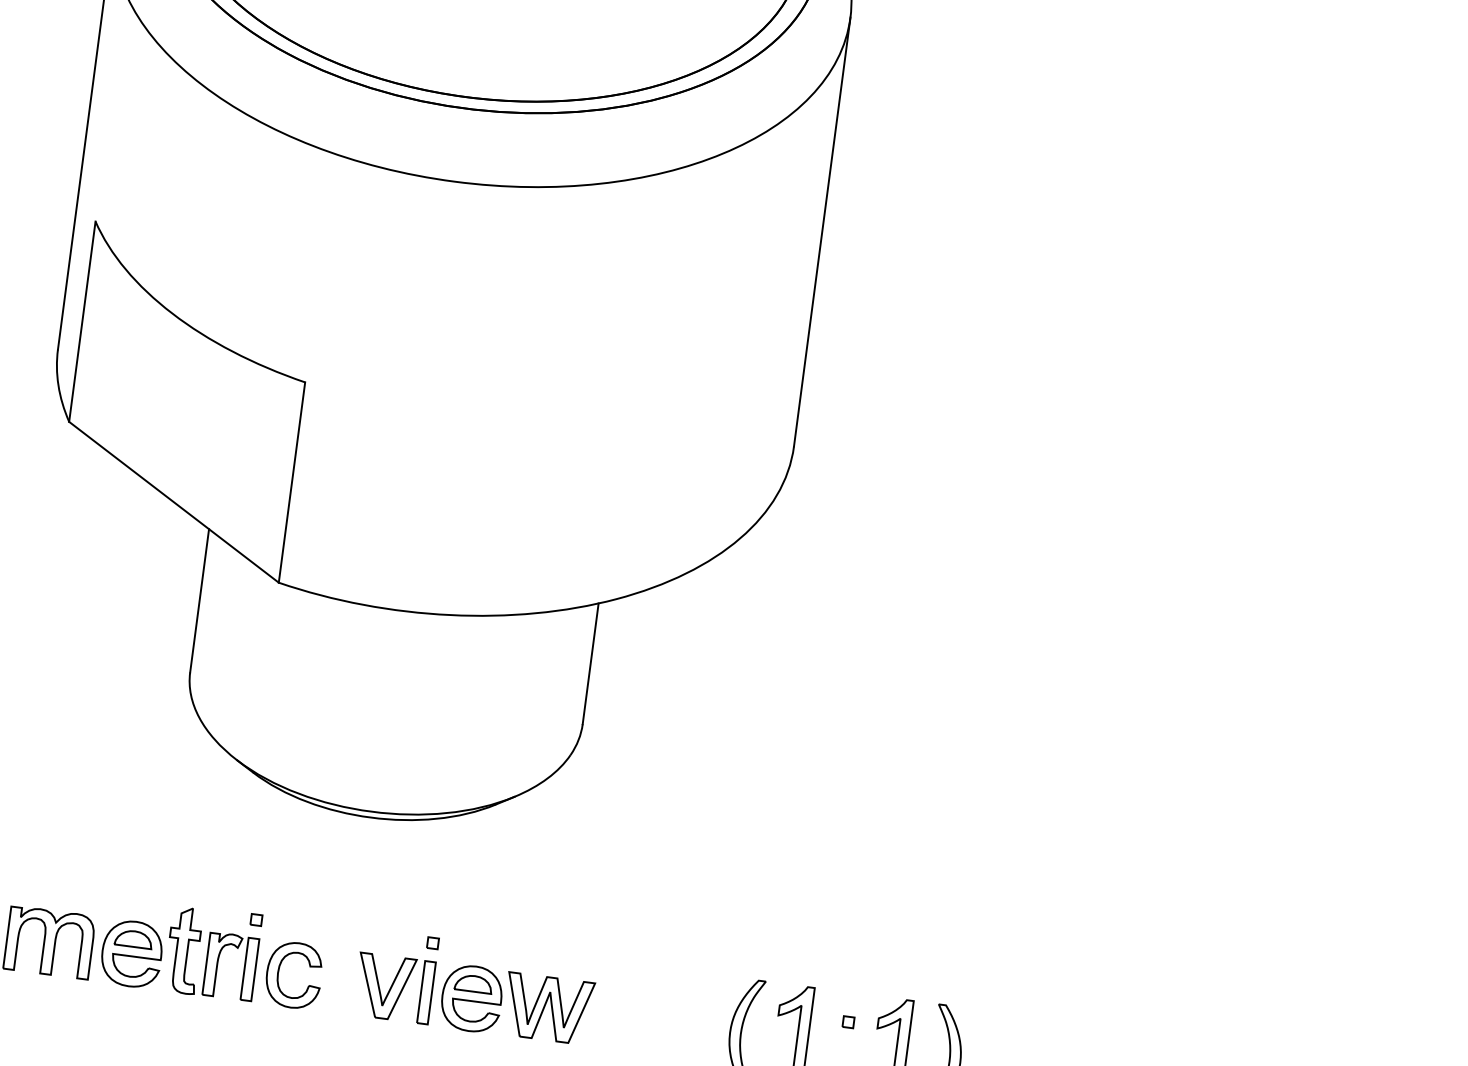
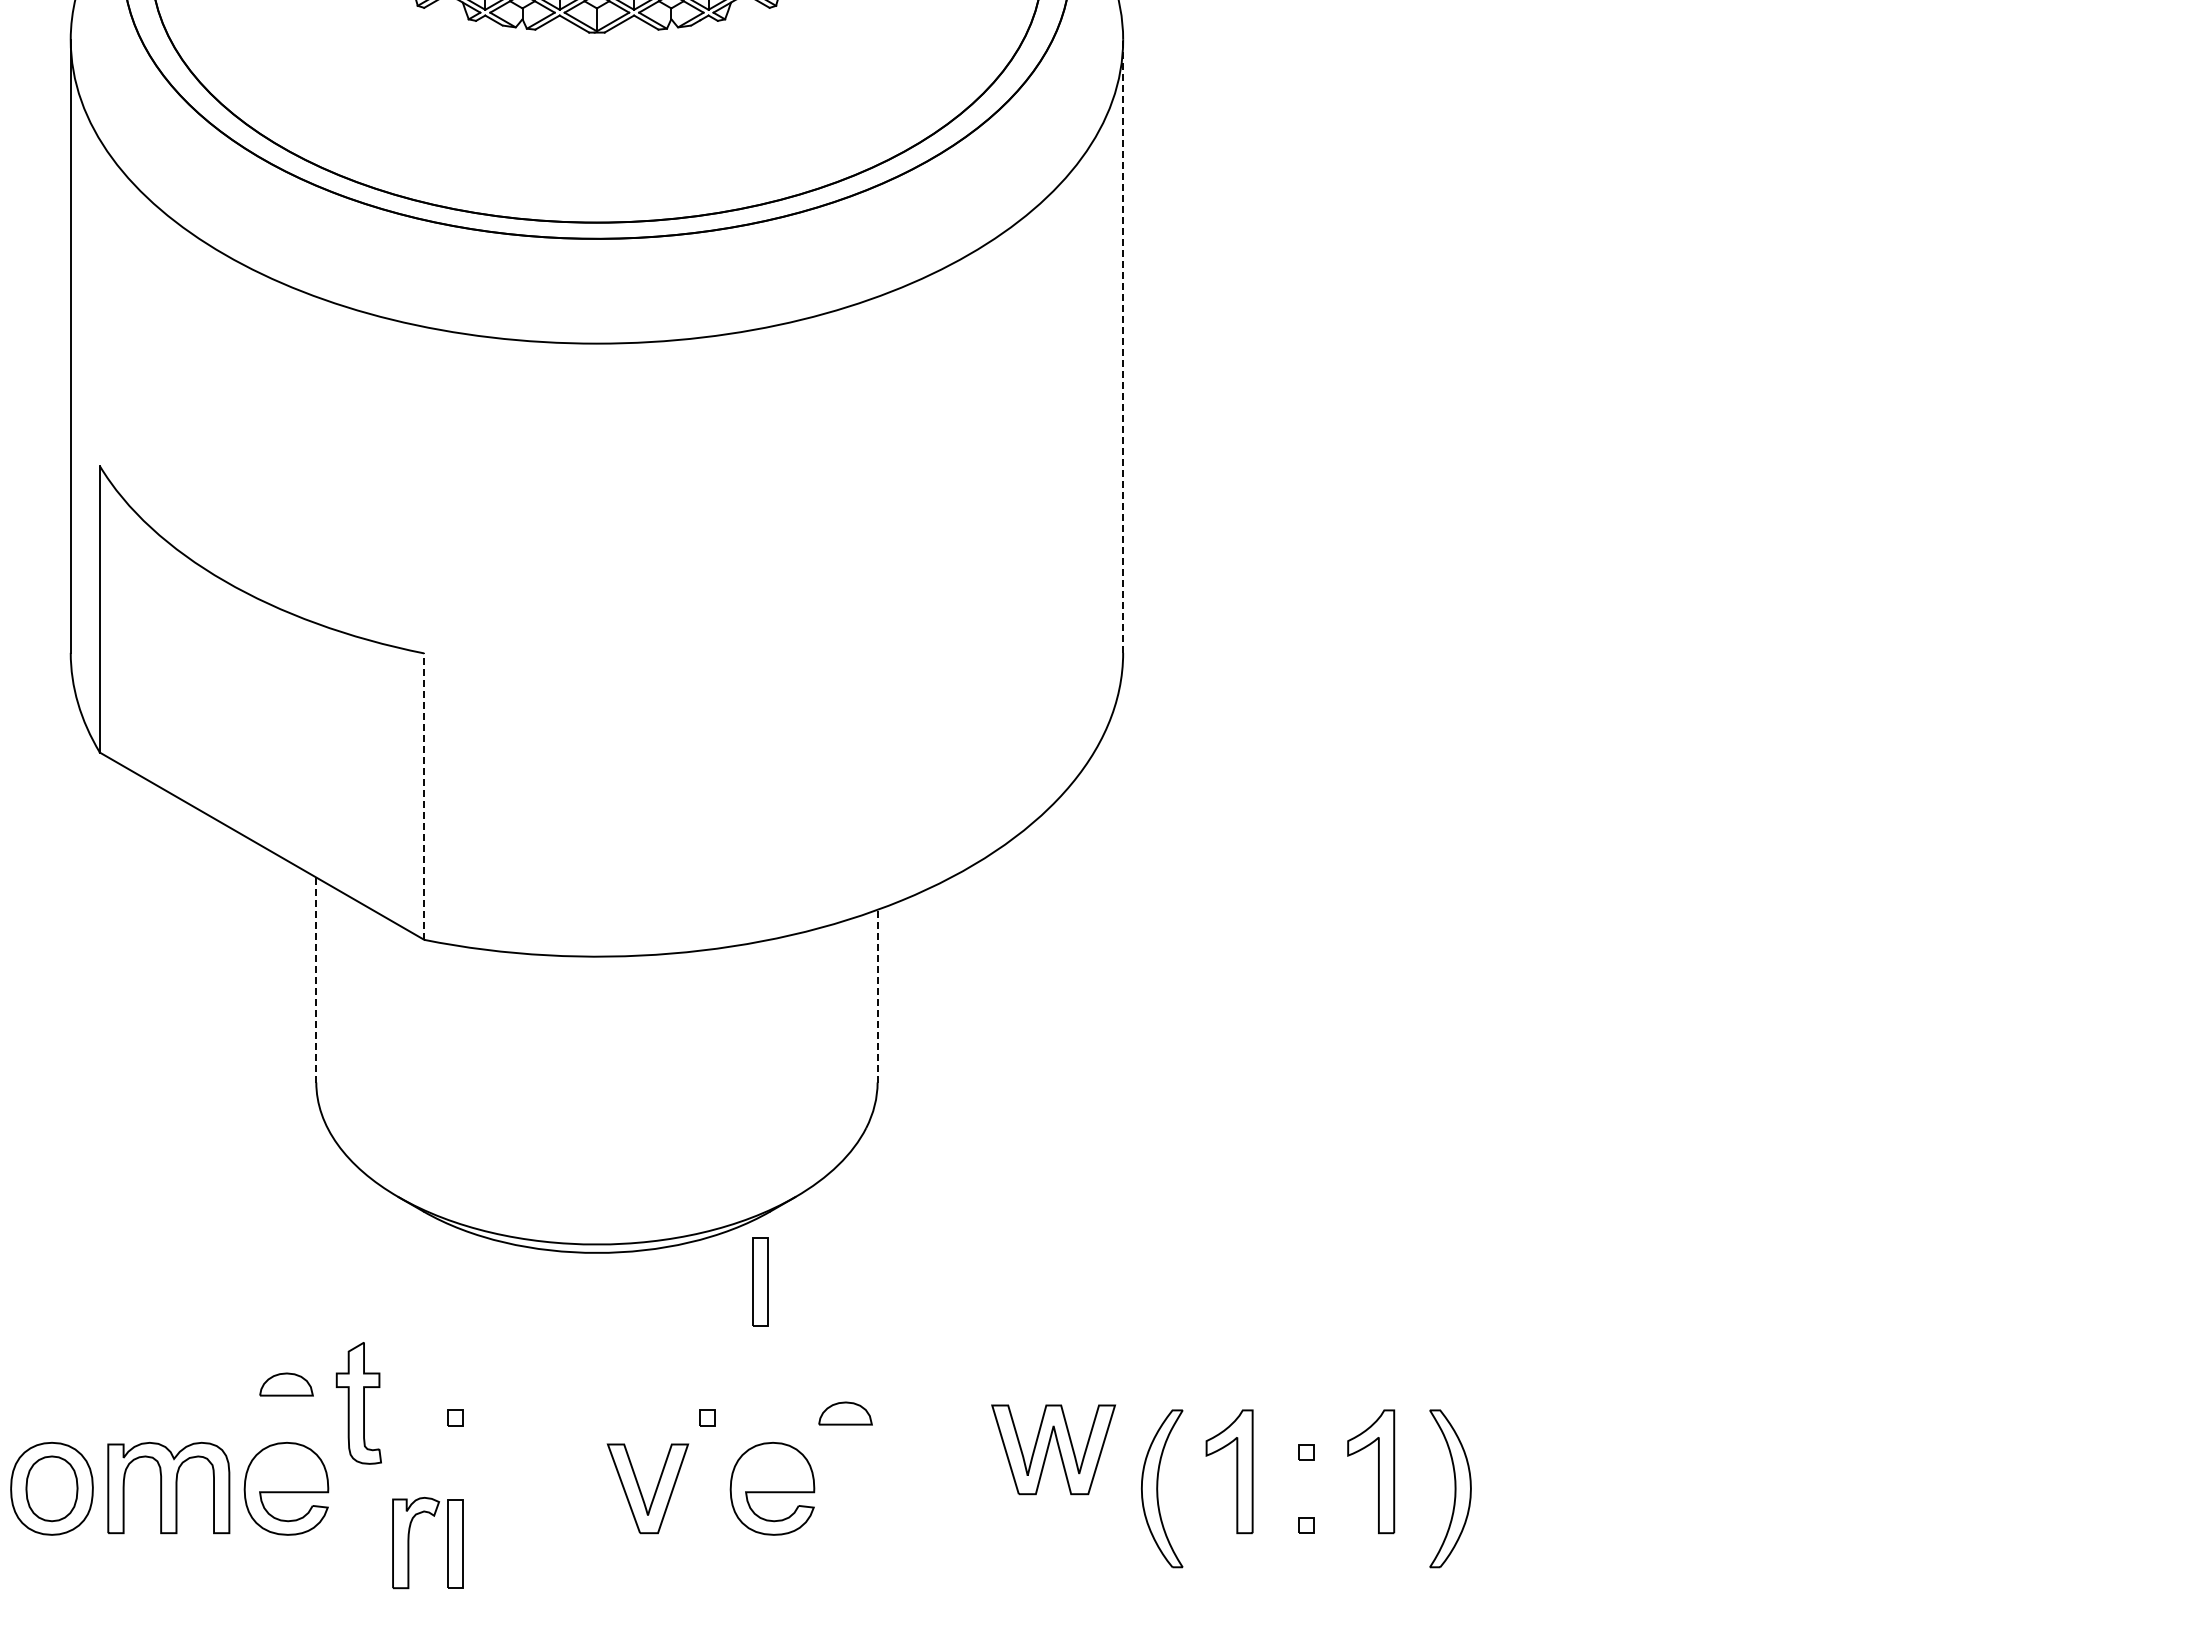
line: (822, 232) -> (1123, 346), solid -> dashed
line: (292, 482) -> (424, 796), solid -> dashed
line: (199, 600) -> (316, 979), solid -> dashed
line: (590, 663) -> (877, 995), solid -> dashed
part: (133, 939) -> (286, 1384), moved
part: (183, 950) -> (358, 1403), moved
part: (217, 965) -> (409, 1543), moved
part: (278, 973) -> (496, 1488), removed
part: (473, 983) -> (845, 1413), moved
part: (426, 992) -> (760, 1281), moved
part: (548, 1008) -> (1053, 1449), moved

